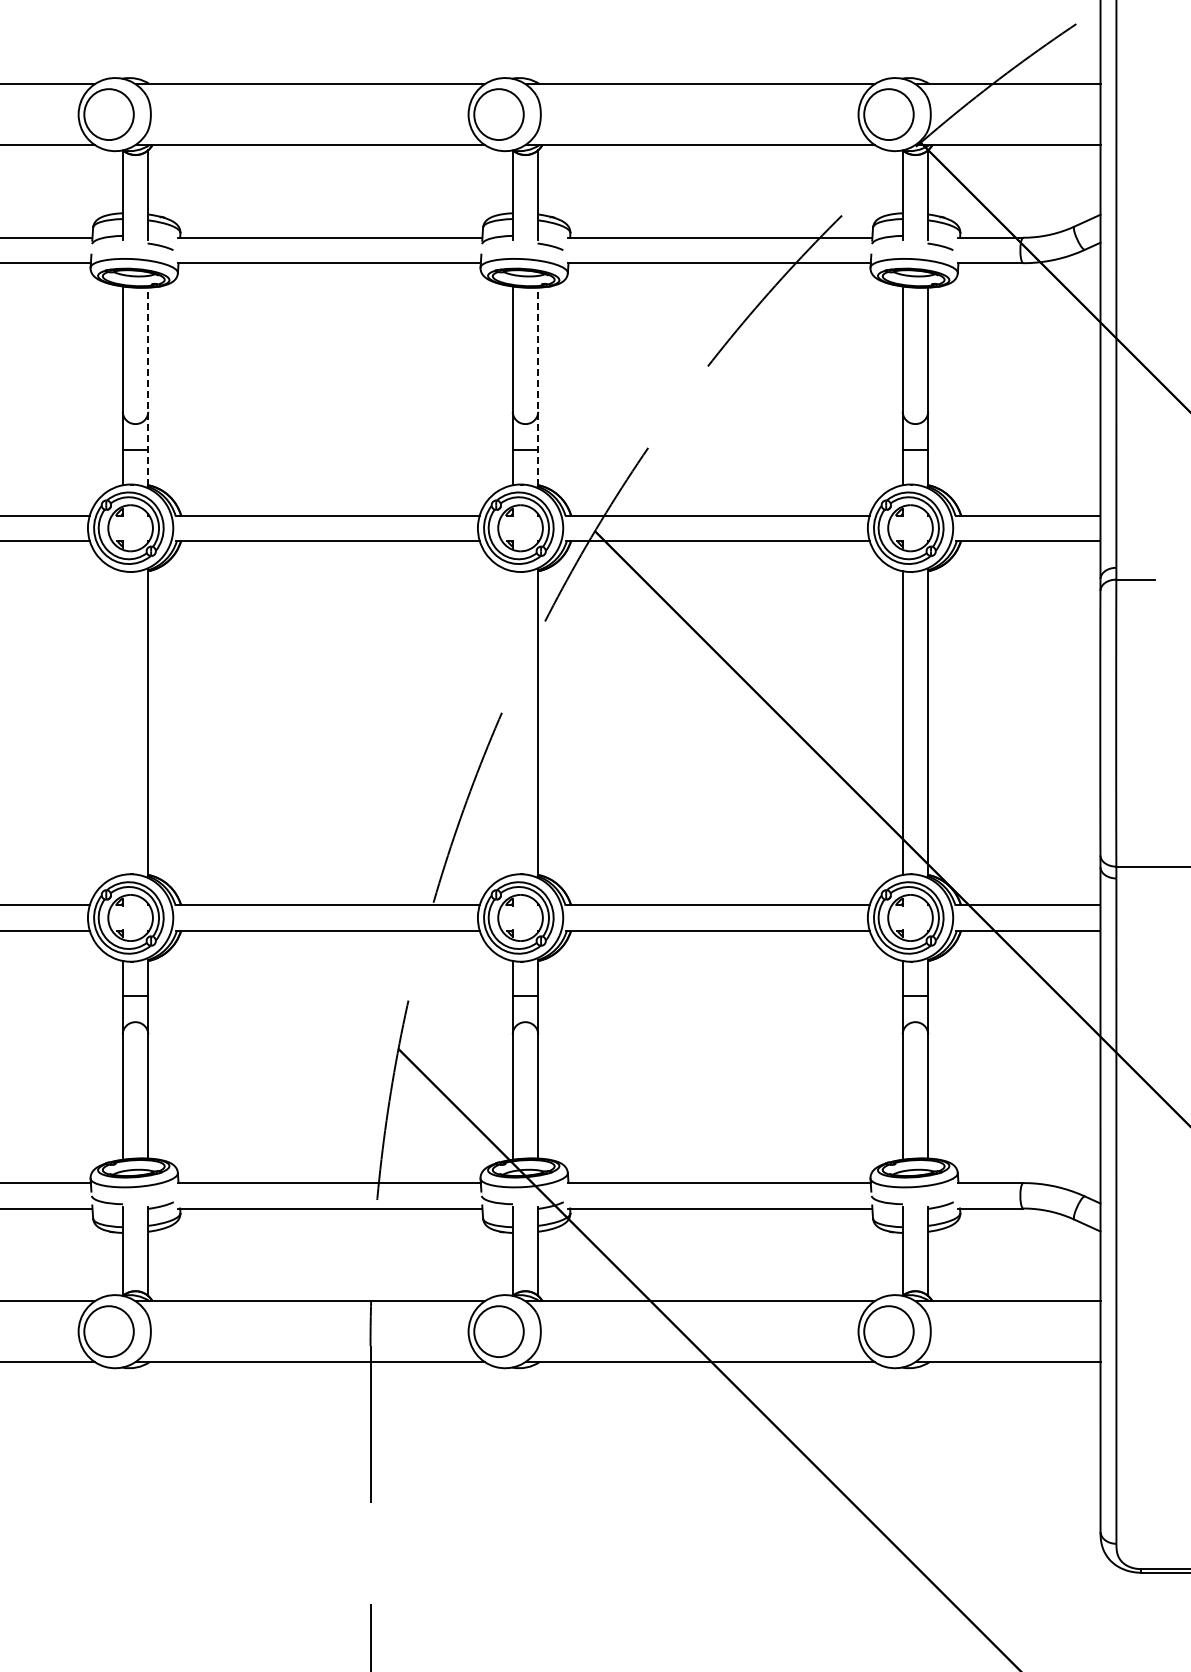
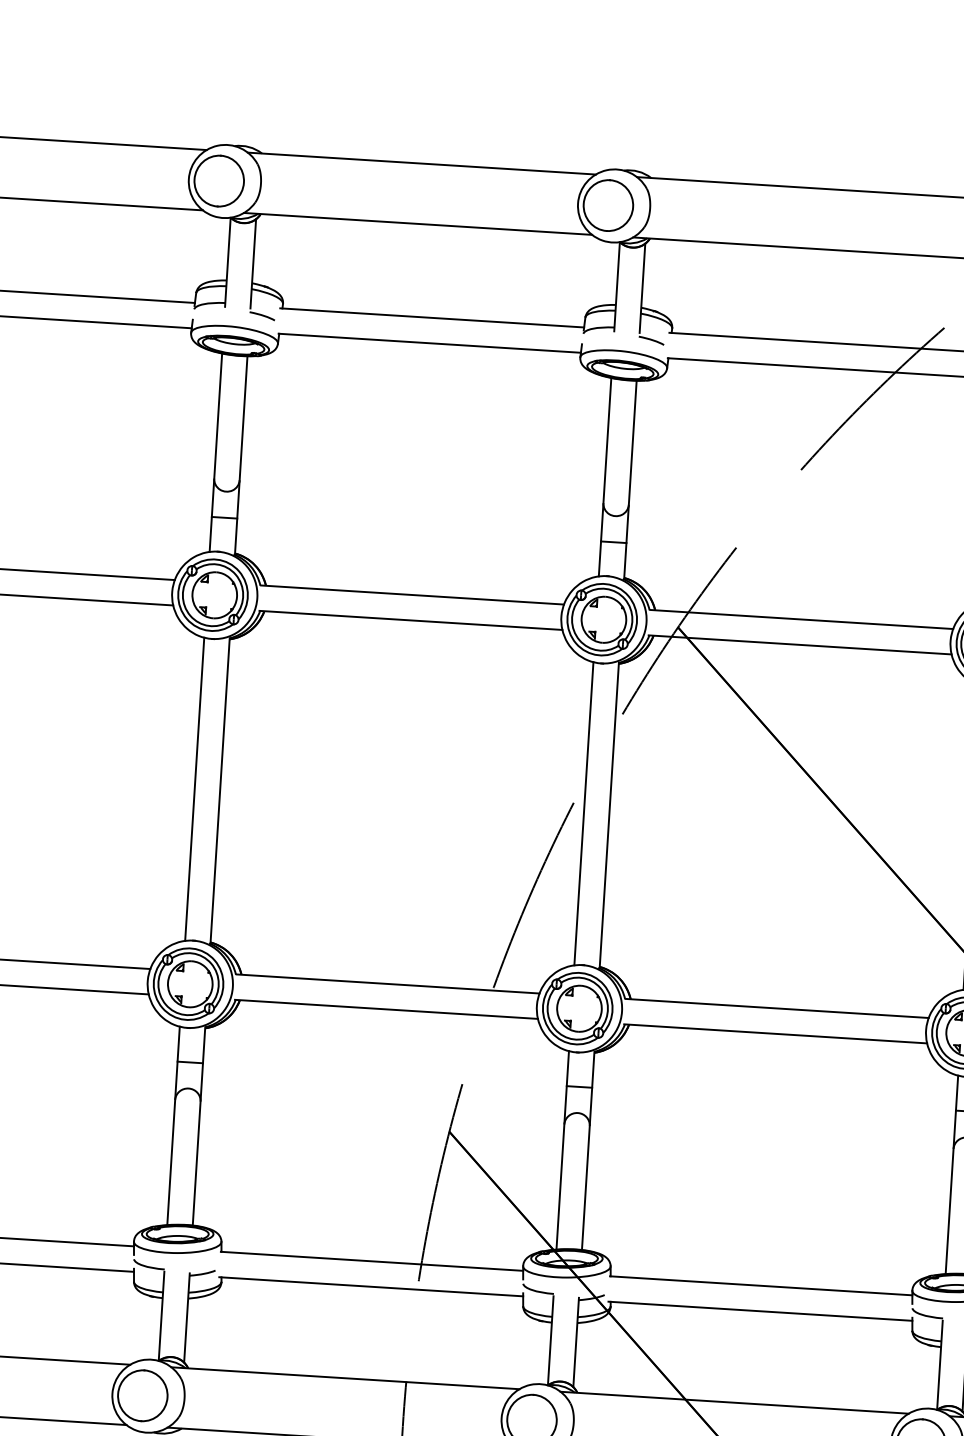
line: (148, 386) -> (241, 454), dashed -> solid
line: (538, 386) -> (630, 479), dashed -> solid
line: (122, 723) -> (194, 789), added
line: (512, 723) -> (583, 814), added

